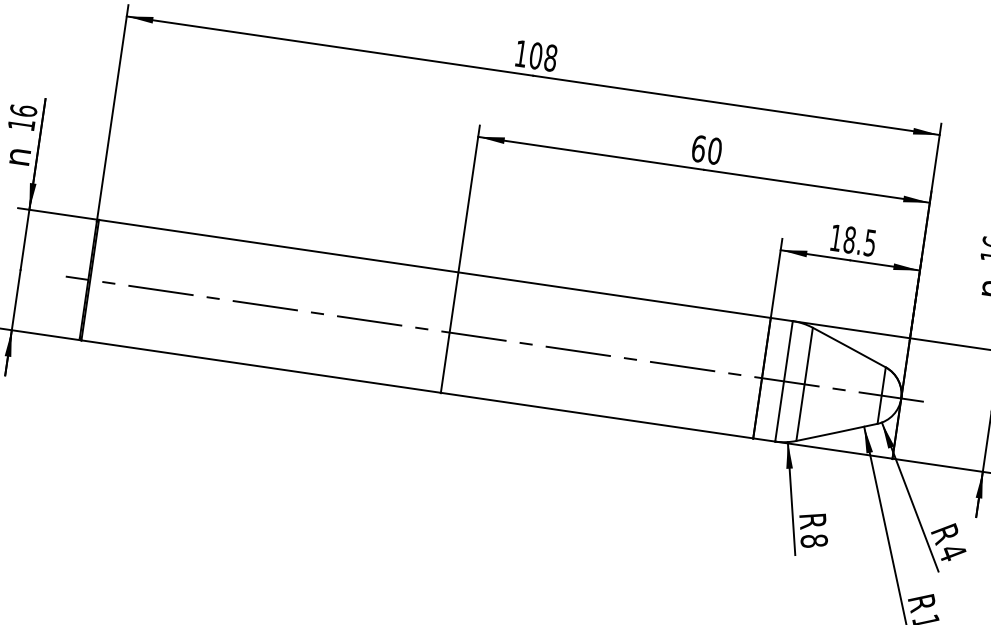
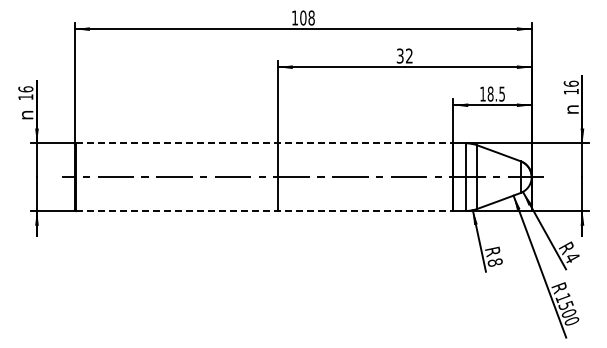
text: (706, 148) -> (404, 55), 60 -> 32
line: (434, 269) -> (264, 143), solid -> dashed
line: (416, 388) -> (264, 210), solid -> dashed

